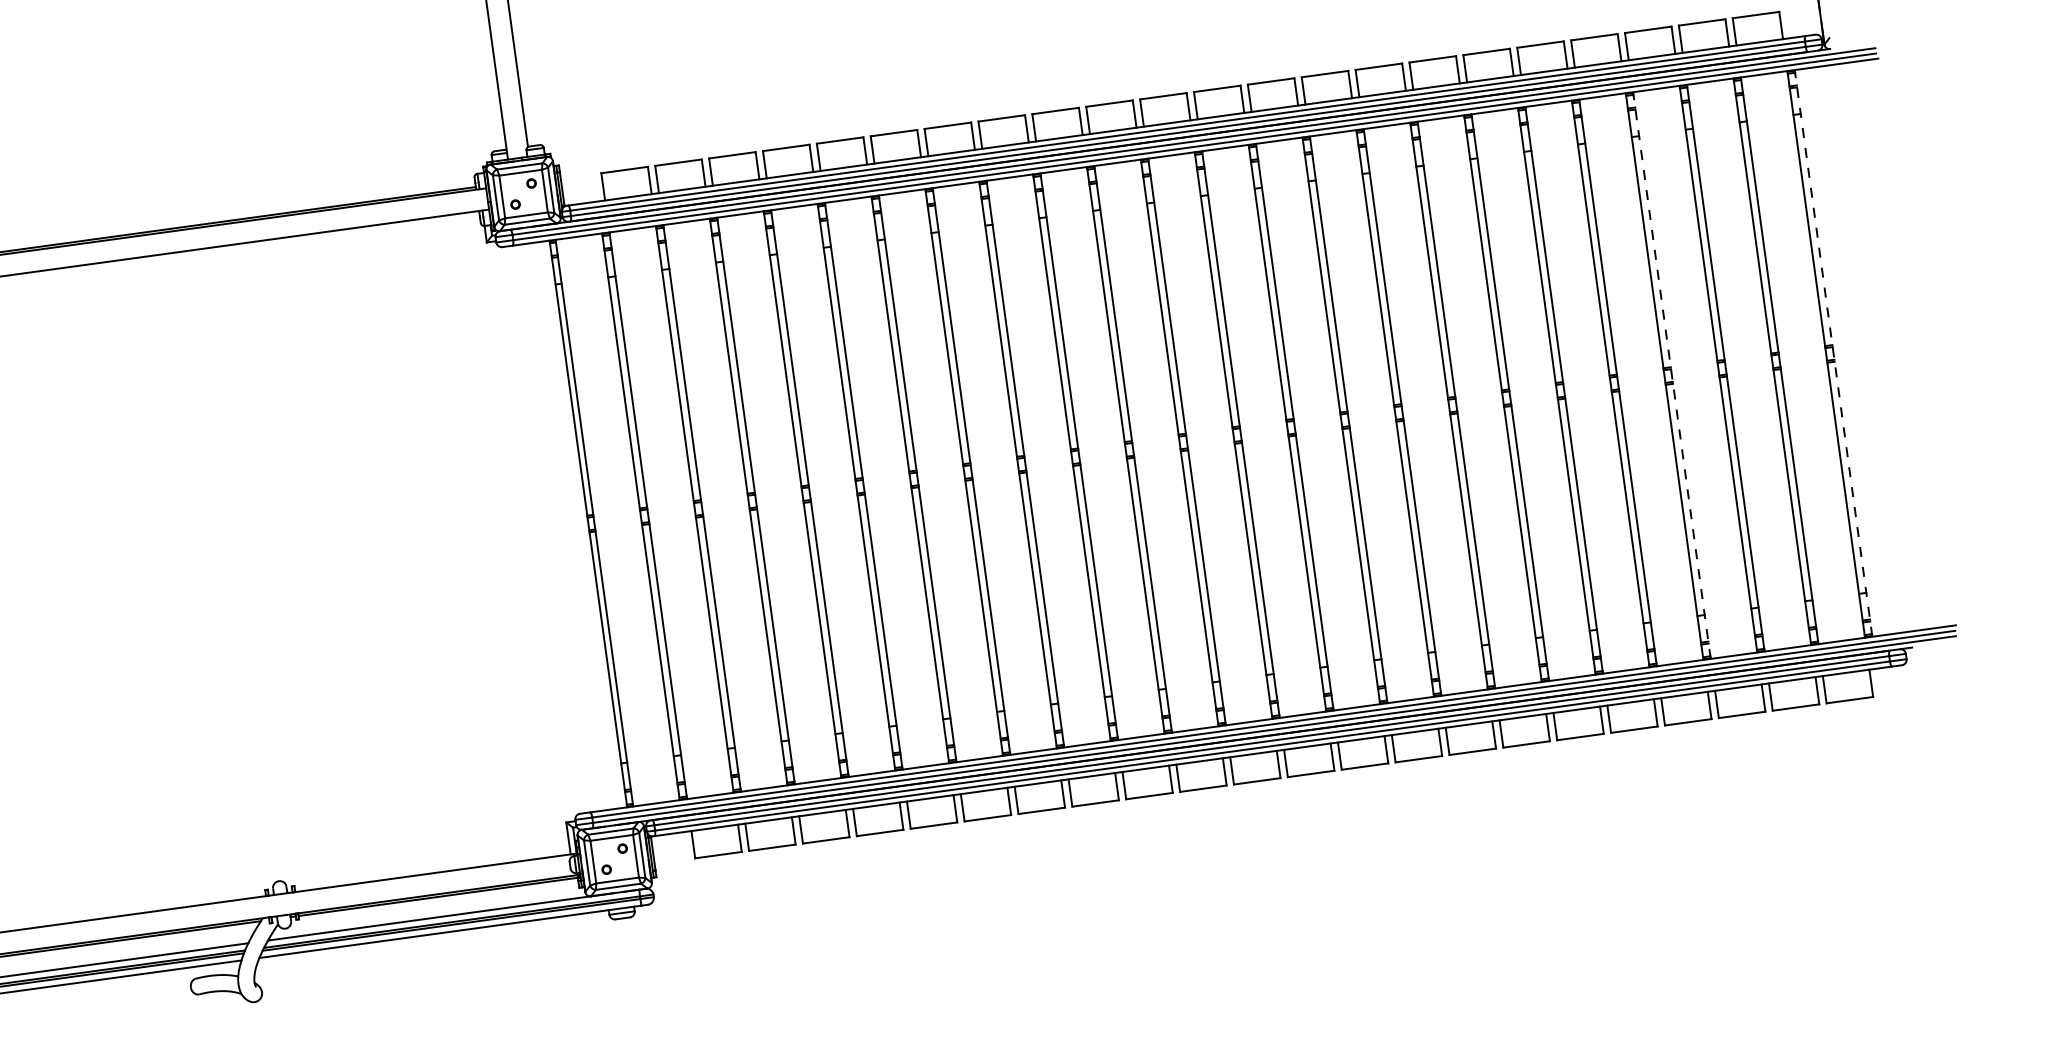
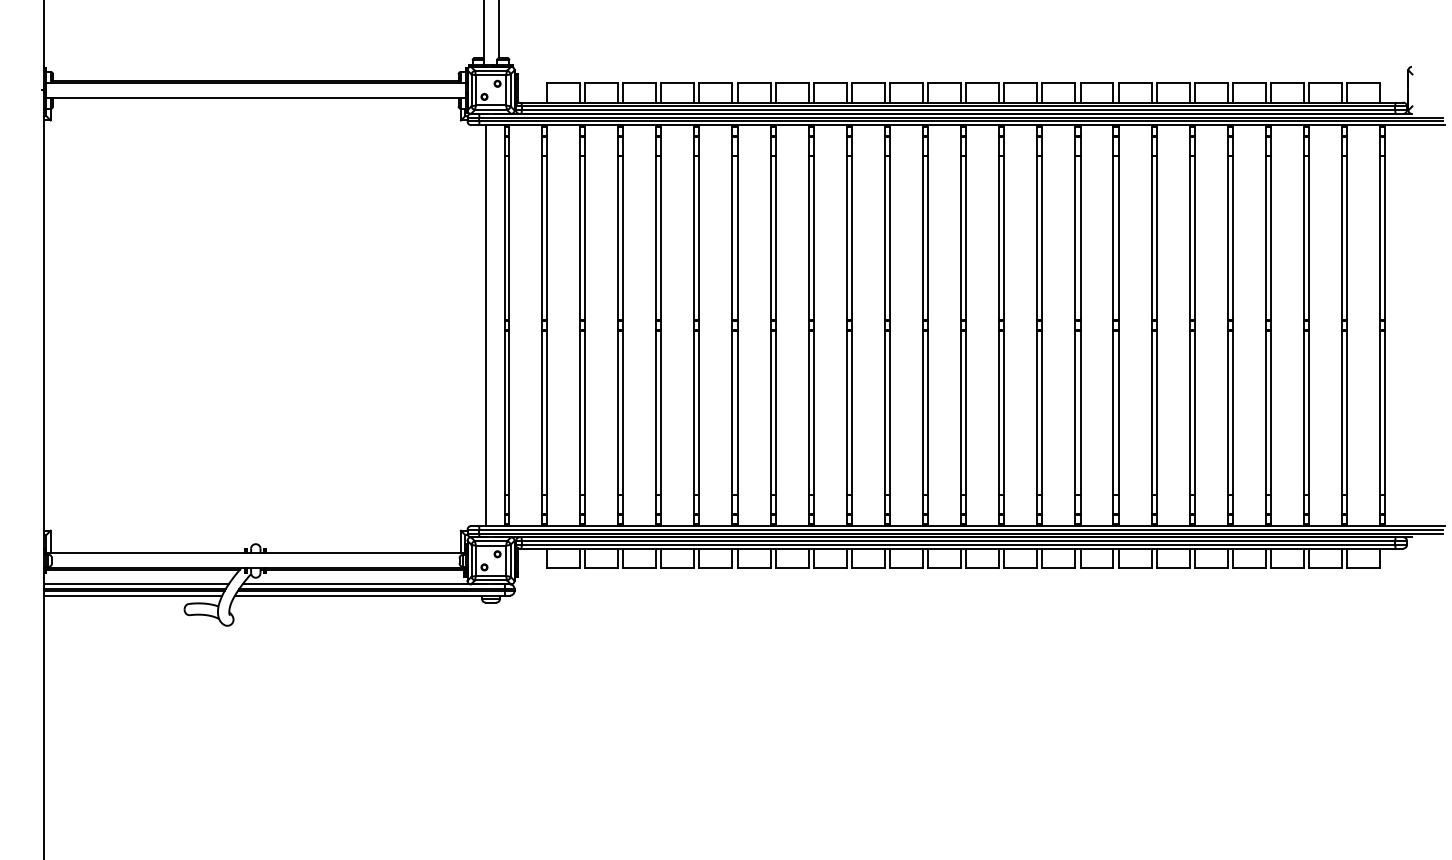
line: (1833, 353) -> (1385, 325), dashed -> solid
line: (1672, 375) -> (1271, 325), dashed -> solid
line: (561, 527) -> (485, 325), added

